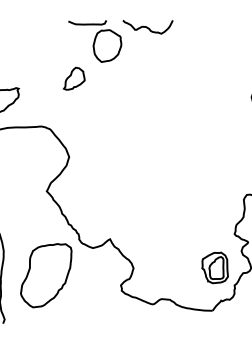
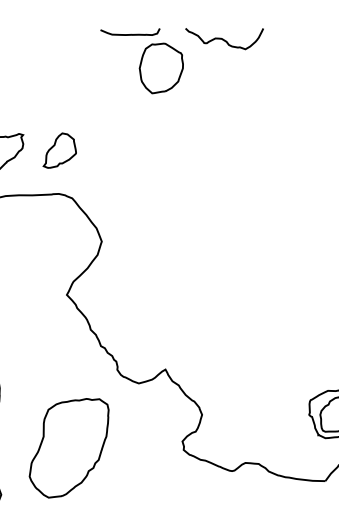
part: (73, 78) -> (58, 150), moved
part: (46, 275) -> (69, 447), moved

